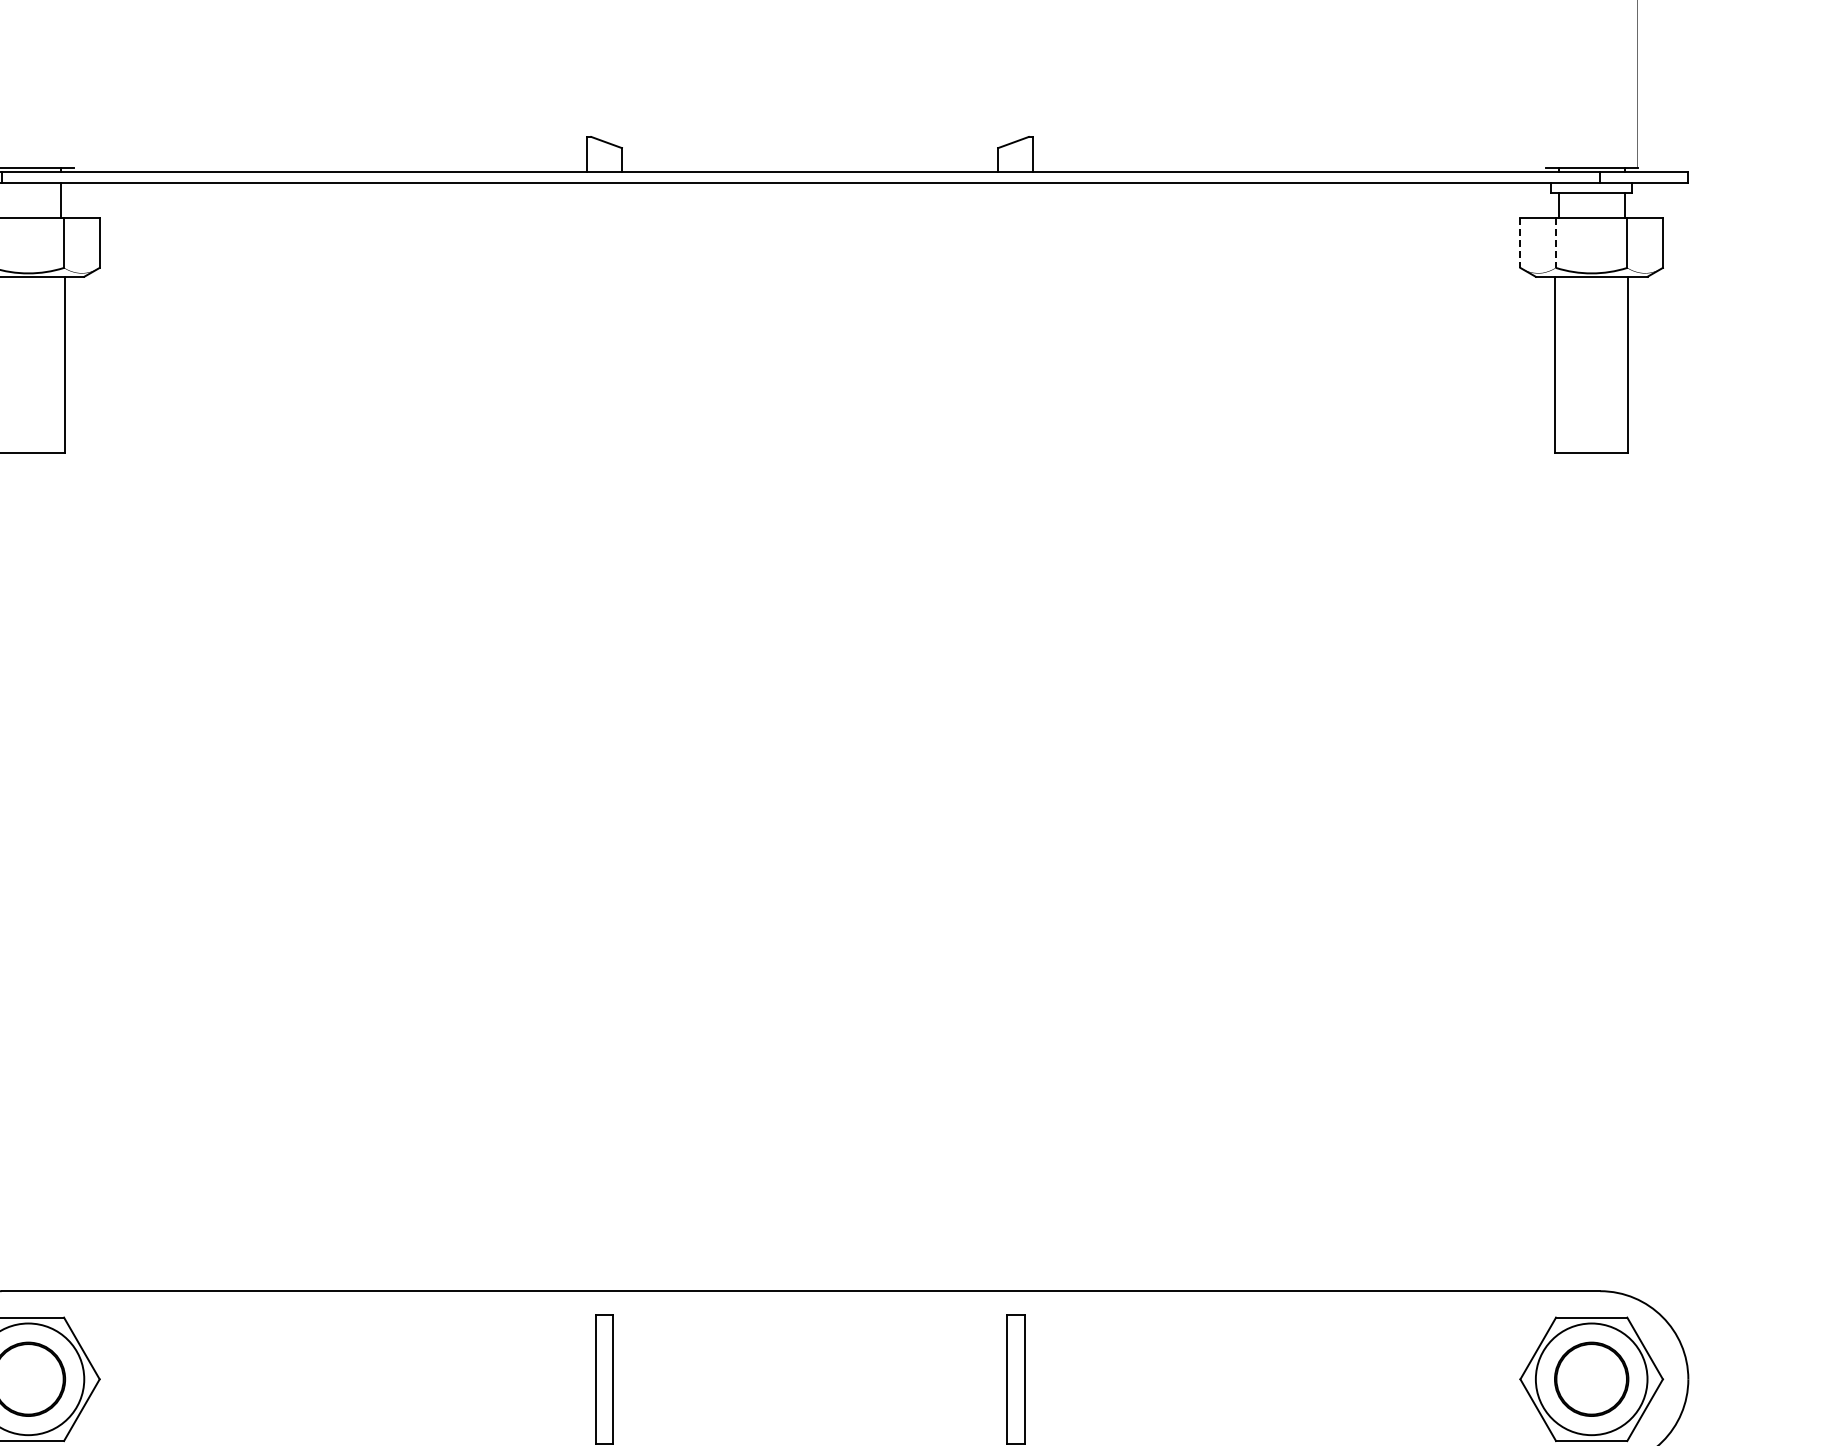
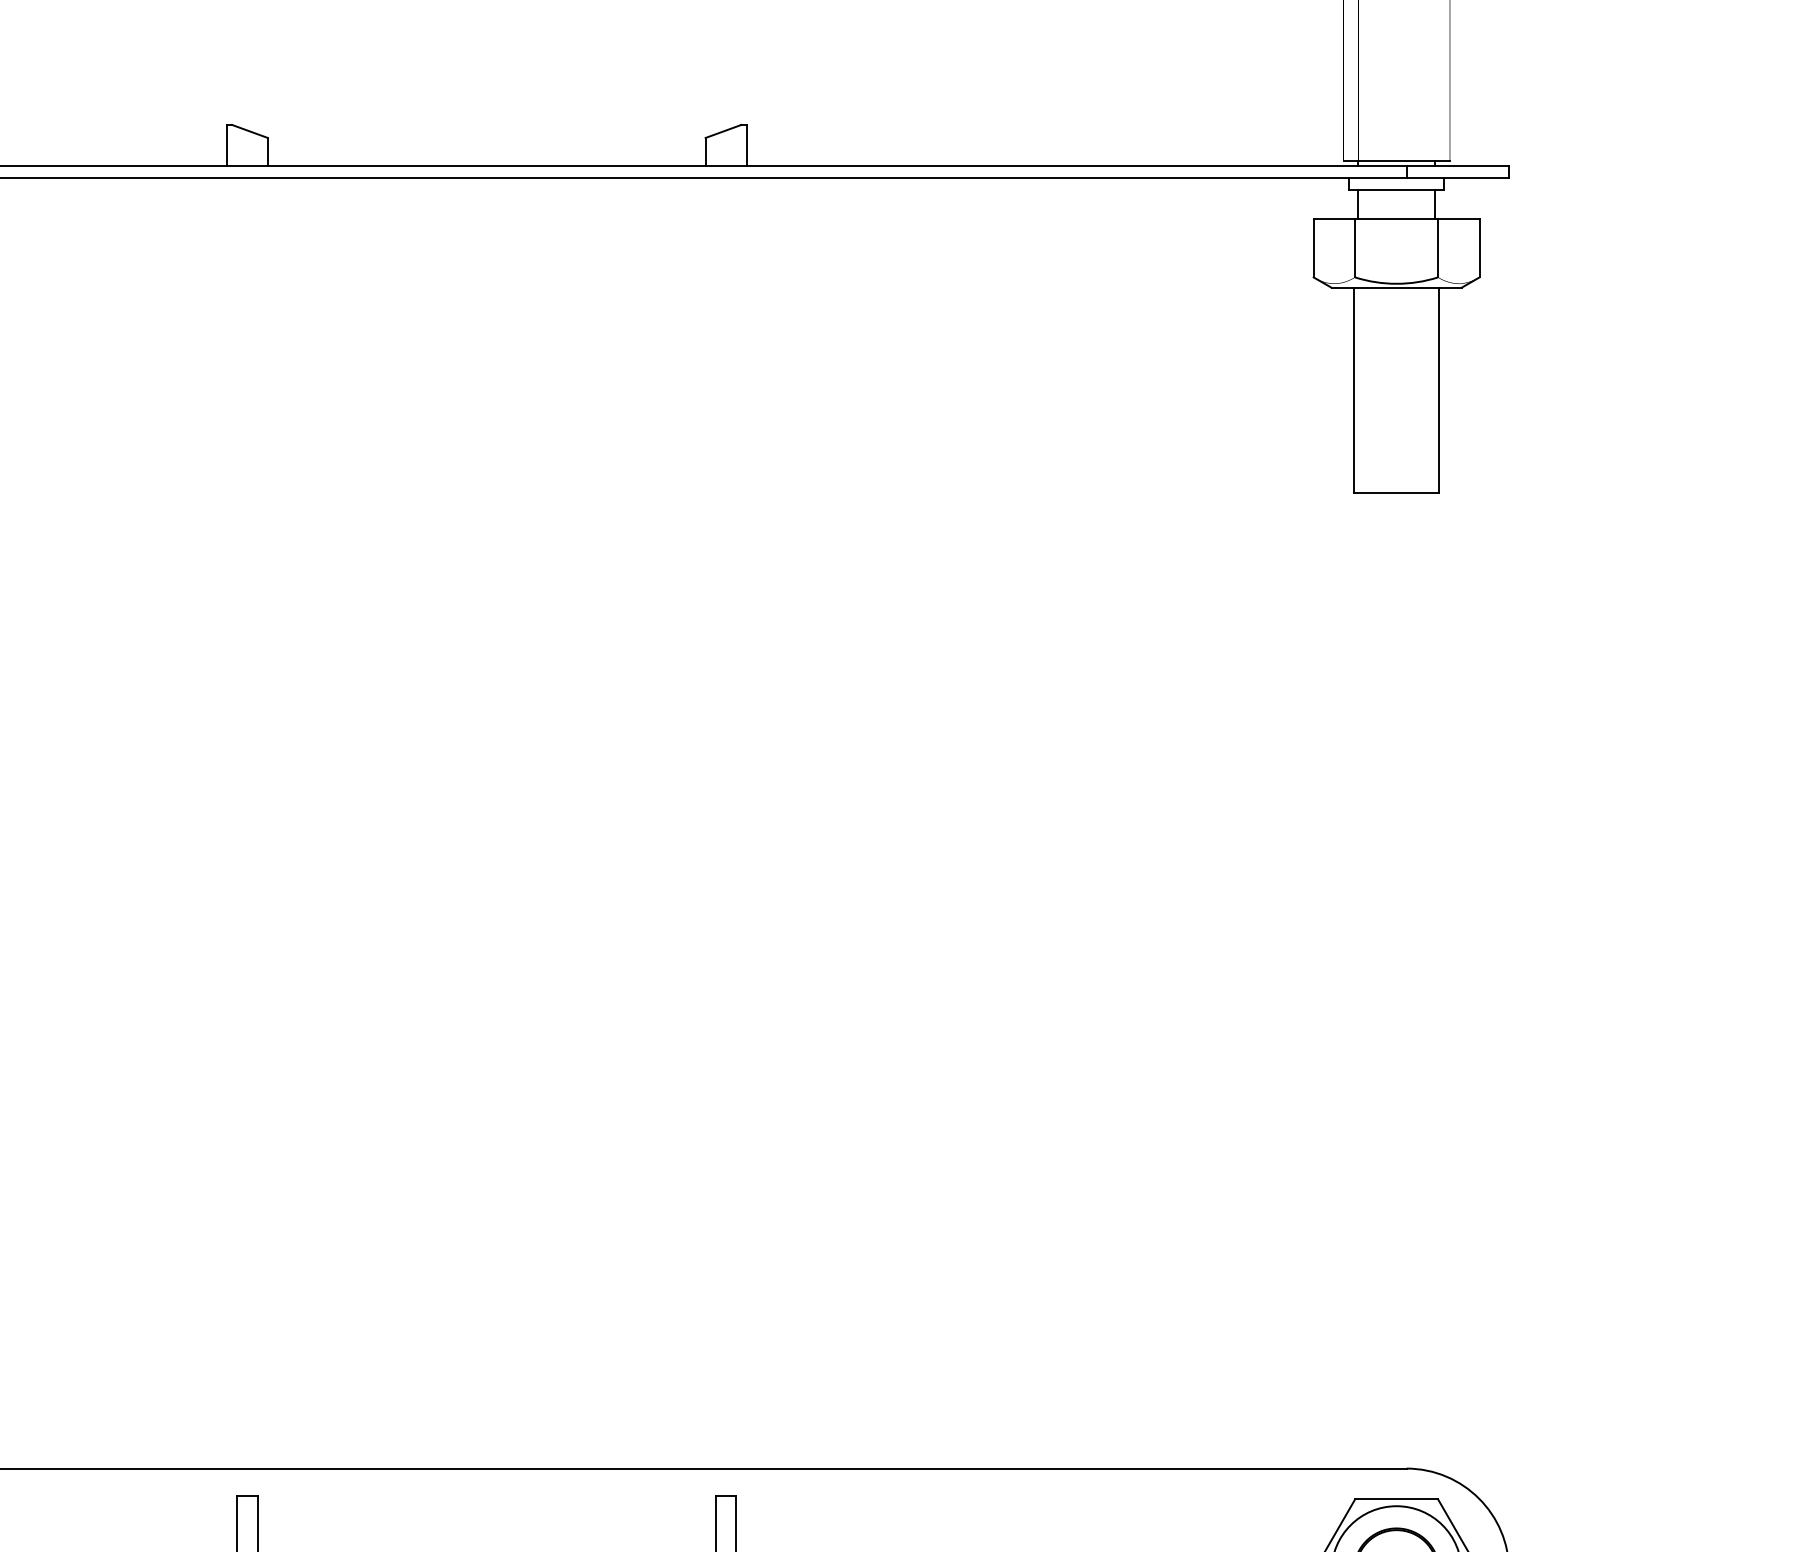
line: (1520, 242) -> (1313, 247), dashed -> solid
line: (1556, 242) -> (1355, 247), dashed -> solid

